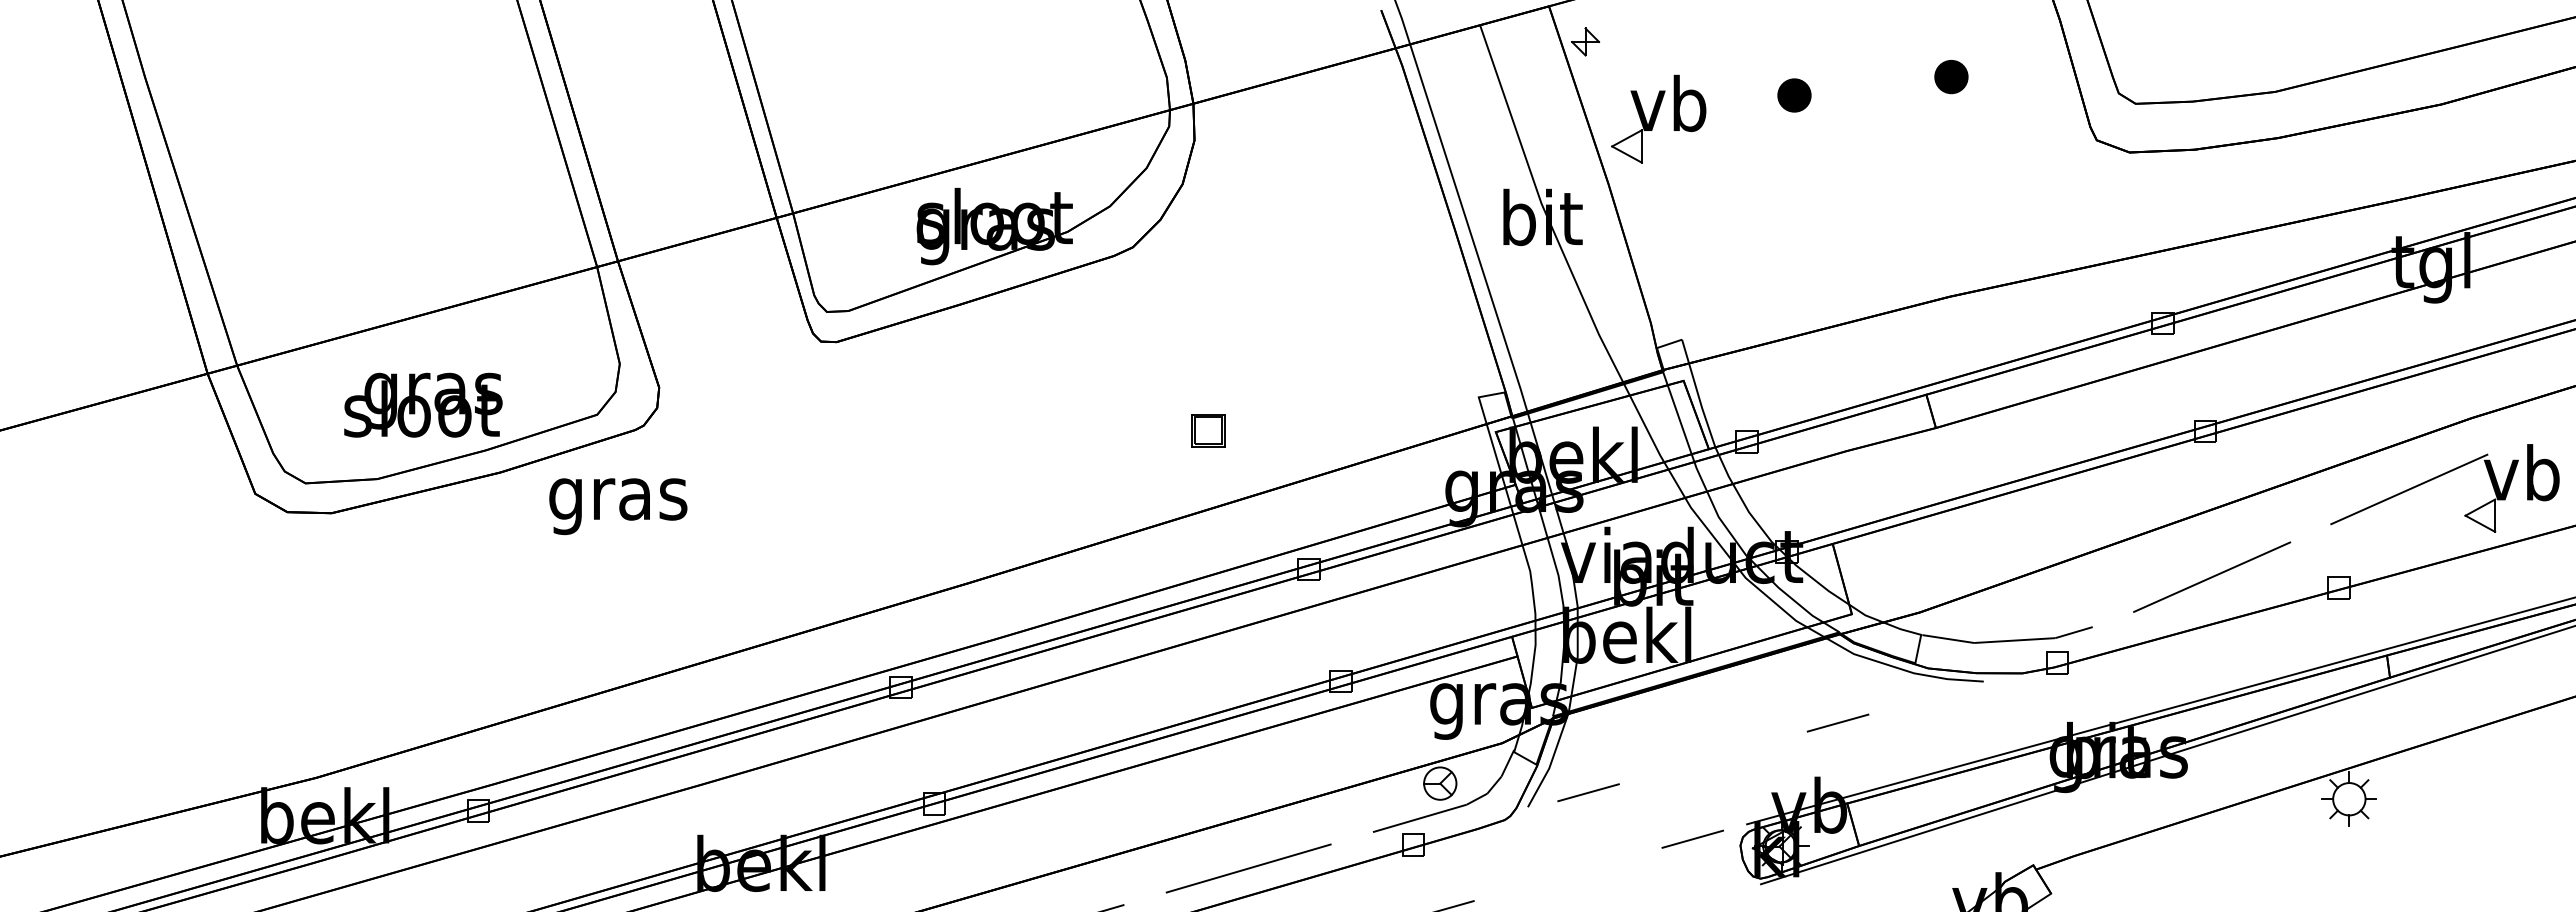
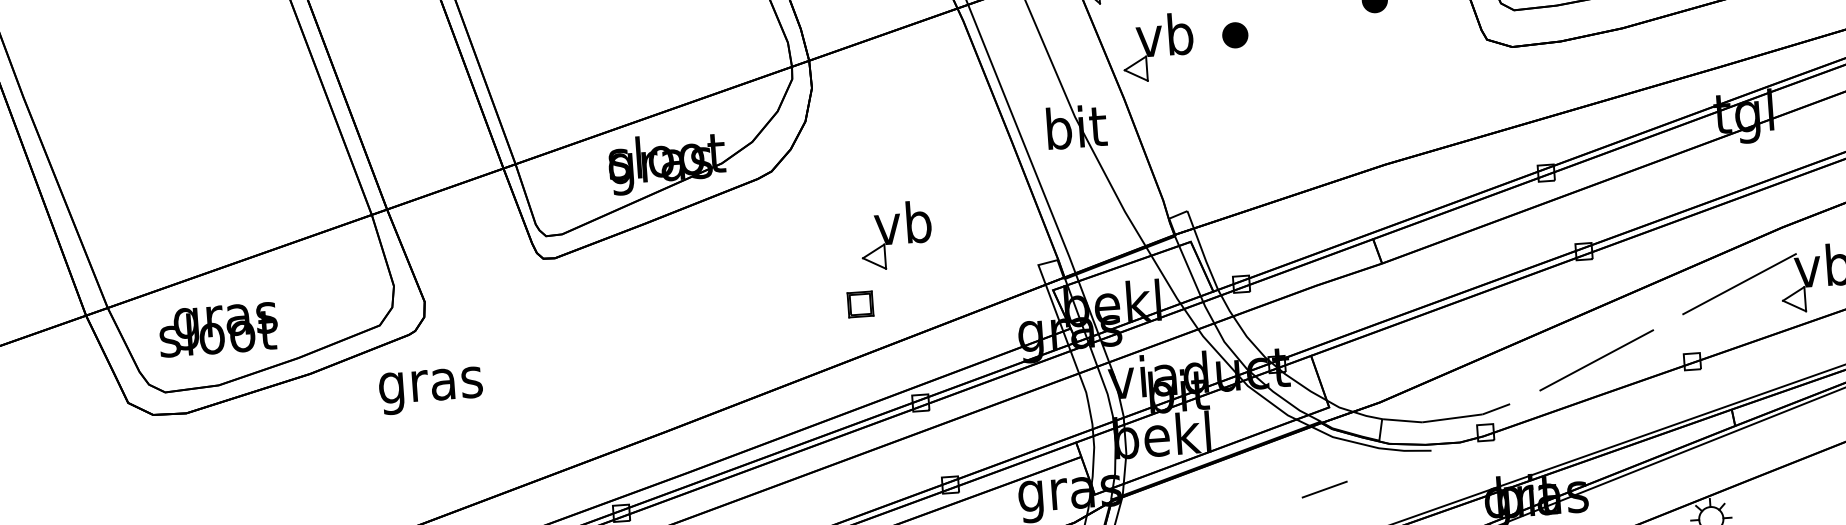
part: (1794, 95) -> (1235, 35), moved
part: (1292, 343) -> (896, 234), added
text: (423, 404) -> (218, 329), moved
part: (1208, 430) -> (860, 304), moved
text: (618, 506) -> (431, 390), moved

